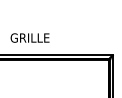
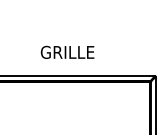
text: (29, 37) -> (66, 51), moved

